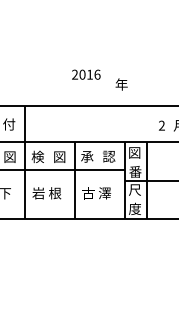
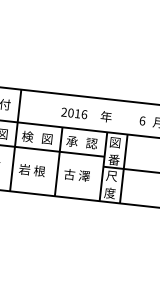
text: (86, 74) -> (74, 113), moved
text: (121, 84) -> (106, 116), moved
text: (161, 125) -> (142, 120), 2 -> 6

